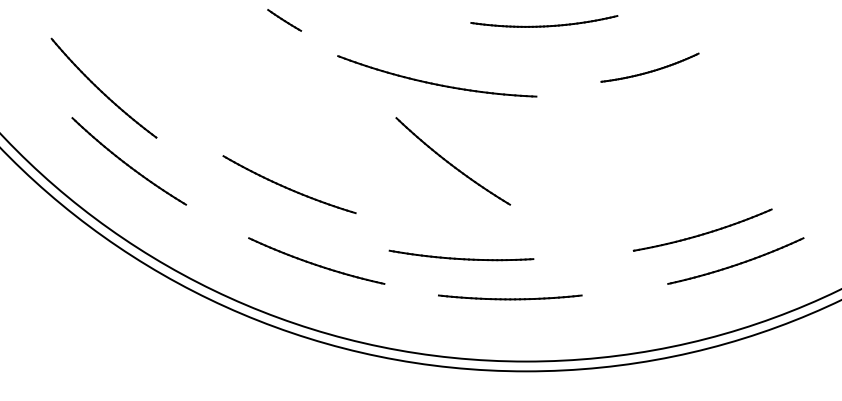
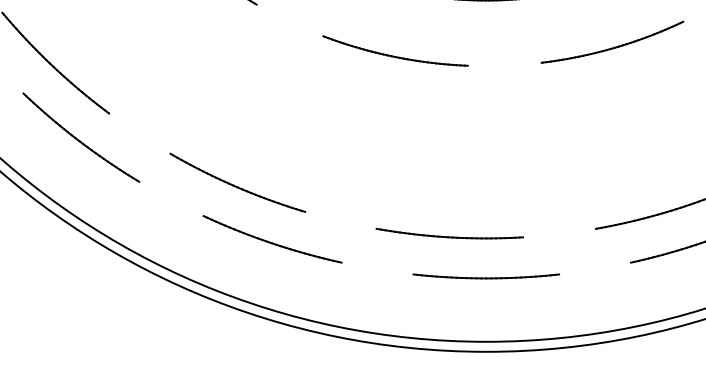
part: (649, 67) -> (611, 41), size x1.43
part: (437, 76) -> (395, 51), size x0.71
part: (453, 161) -> (412, 137), removed
part: (289, 184) -> (237, 182), moved
part: (461, 255) -> (449, 233), moved
part: (510, 297) -> (486, 276), moved

